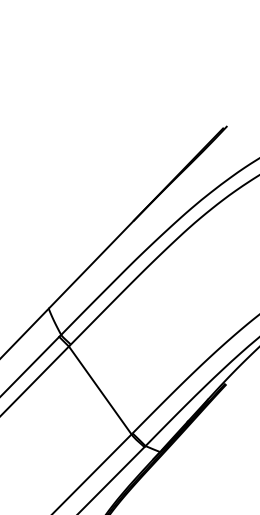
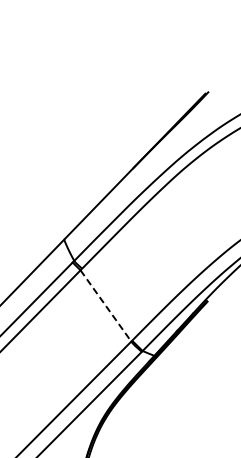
line: (99, 389) -> (105, 305), solid -> dashed

